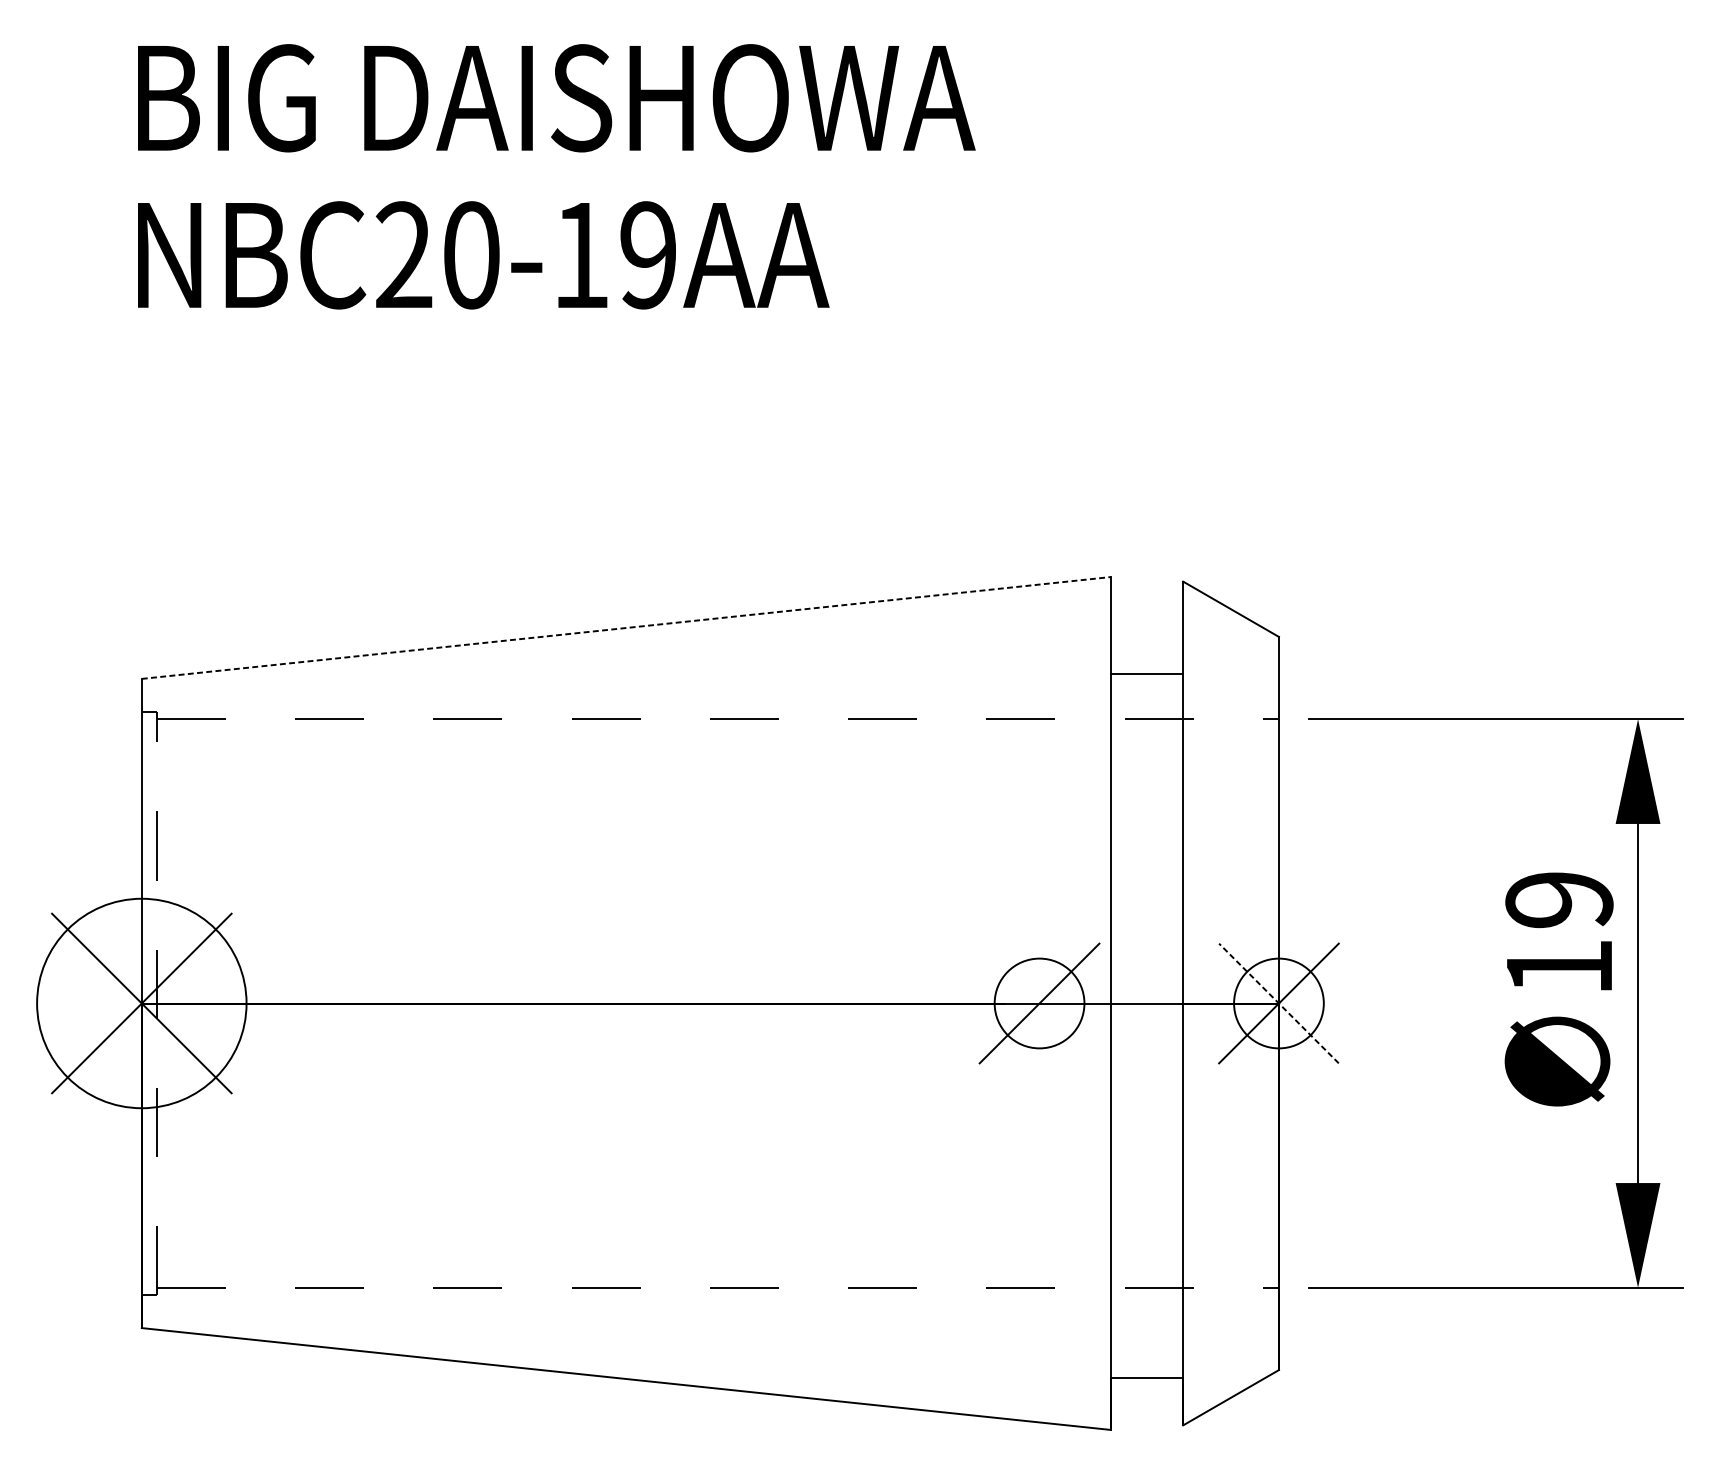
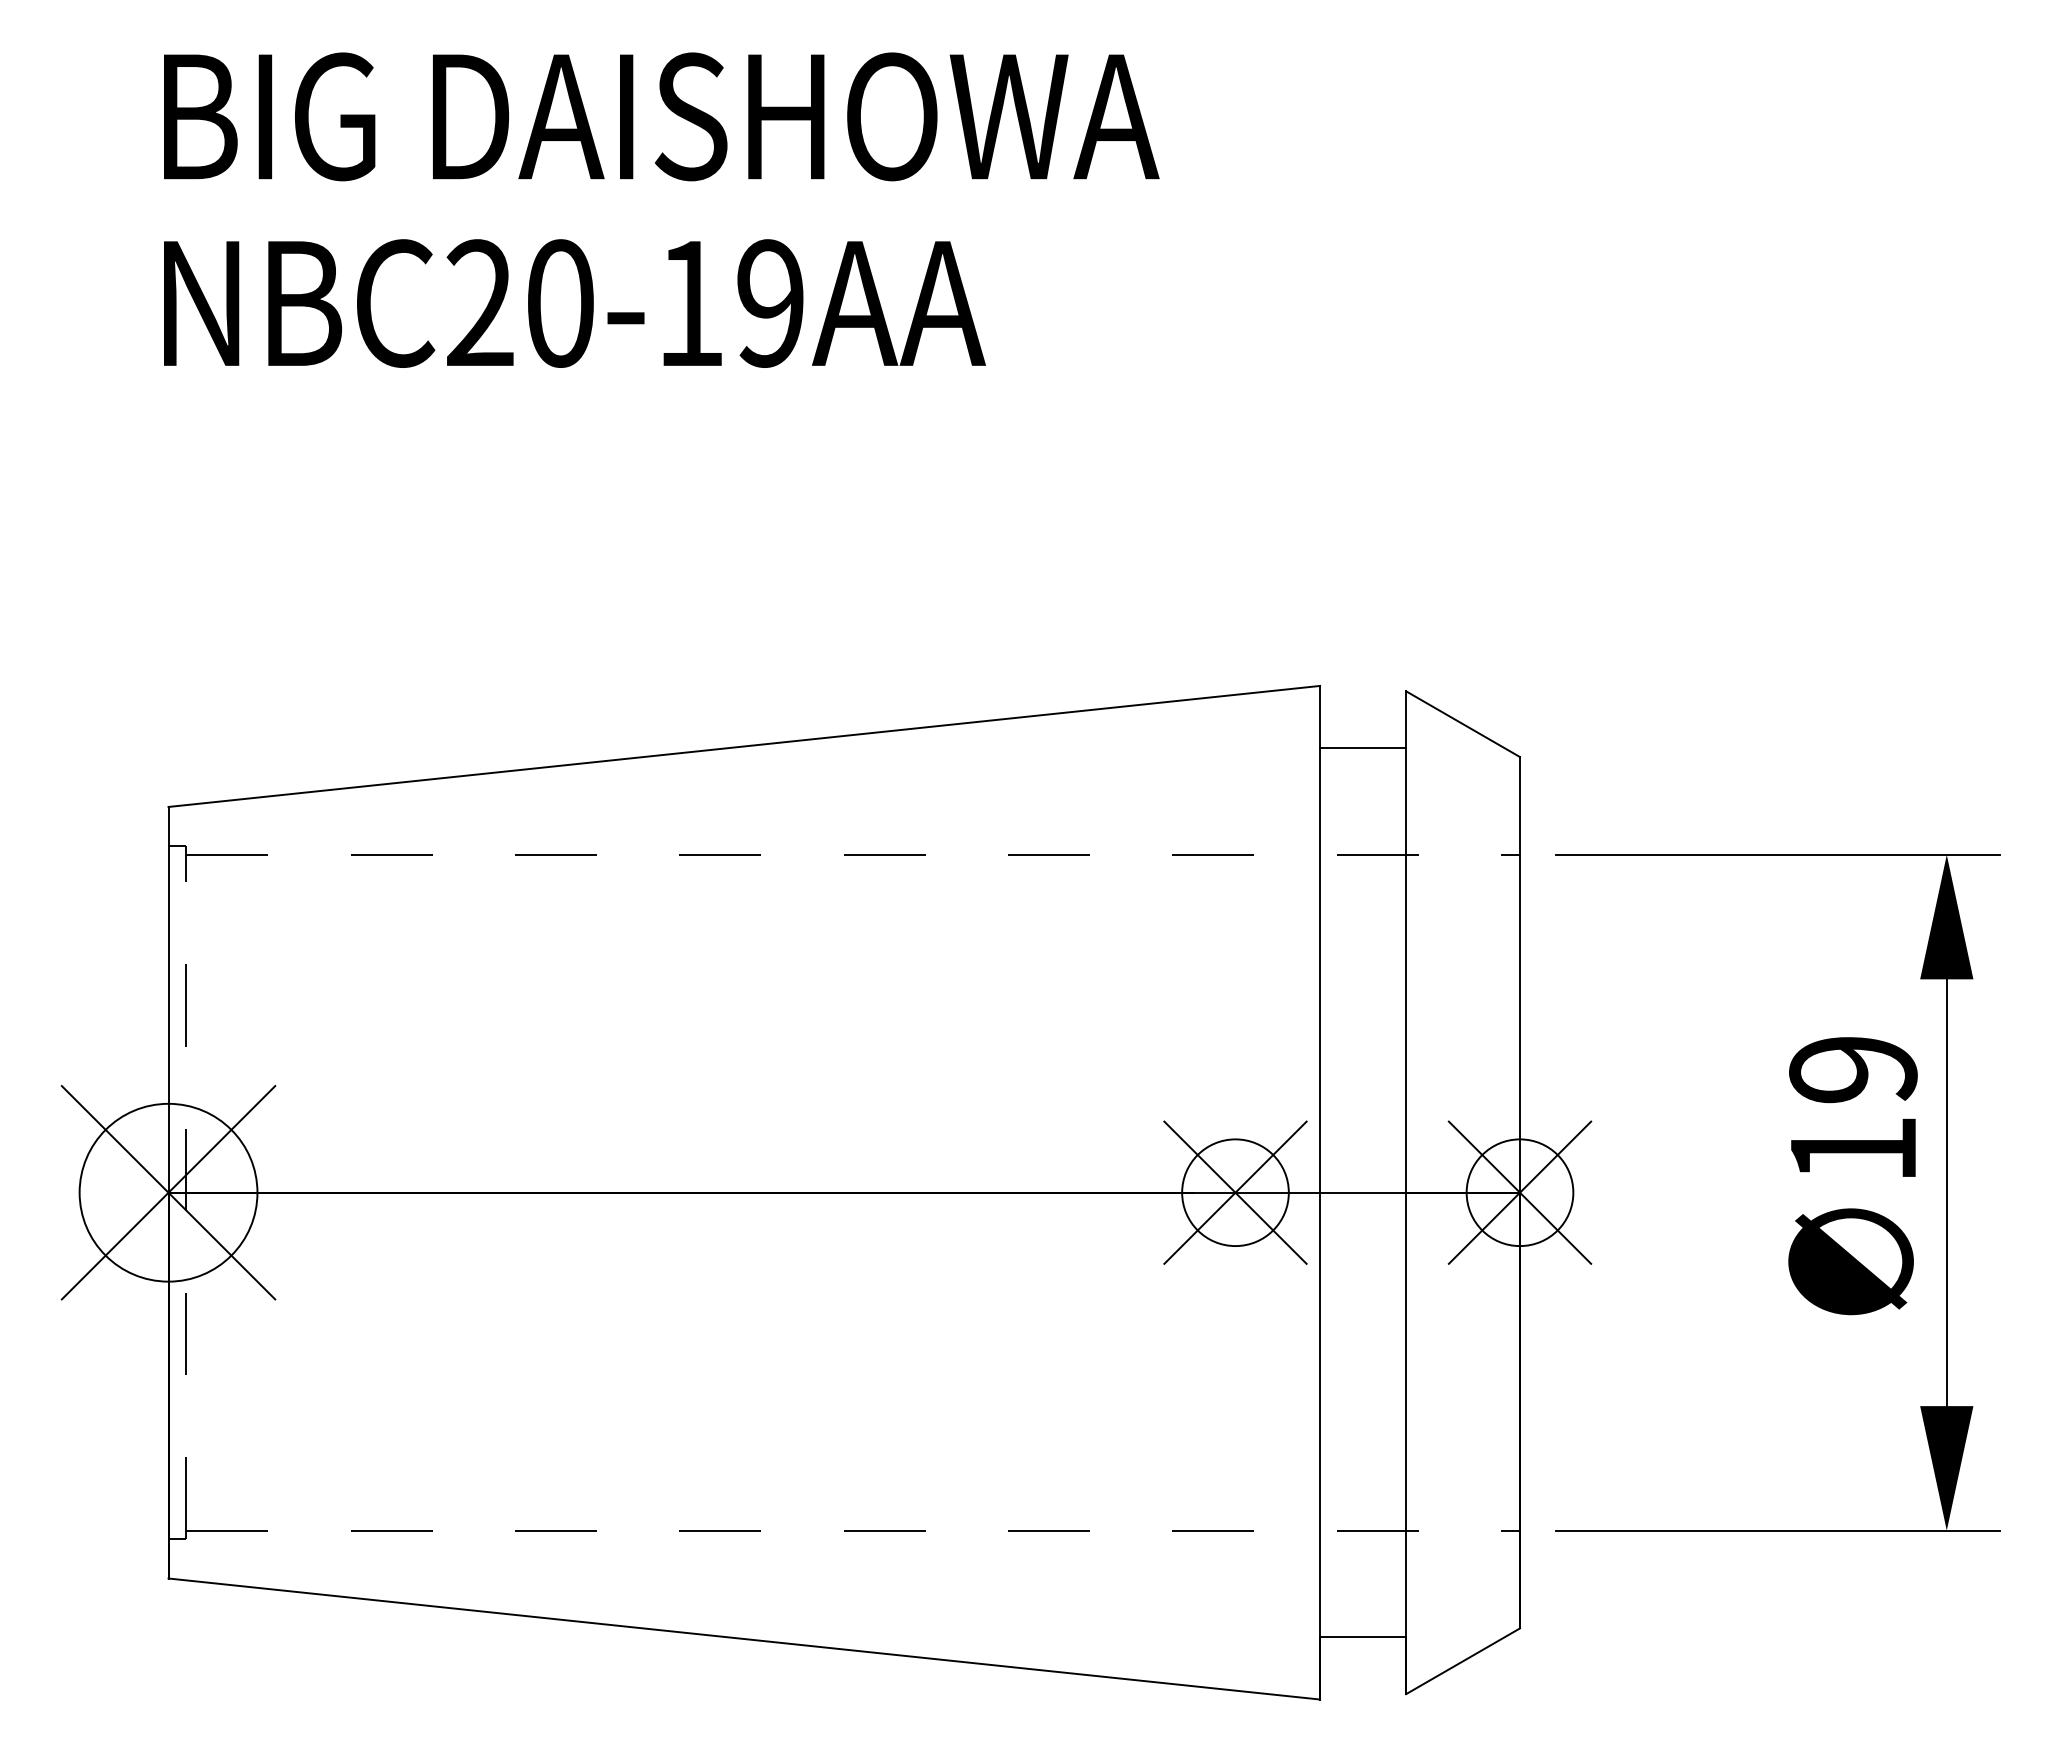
line: (626, 628) -> (744, 746), dashed -> solid
line: (1147, 674) -> (1363, 748), moved
circle: (141, 1003) -> (168, 1192), size x0.71
line: (1039, 1003) -> (1235, 1192), added
line: (1279, 1003) -> (1520, 1192), dashed -> solid

